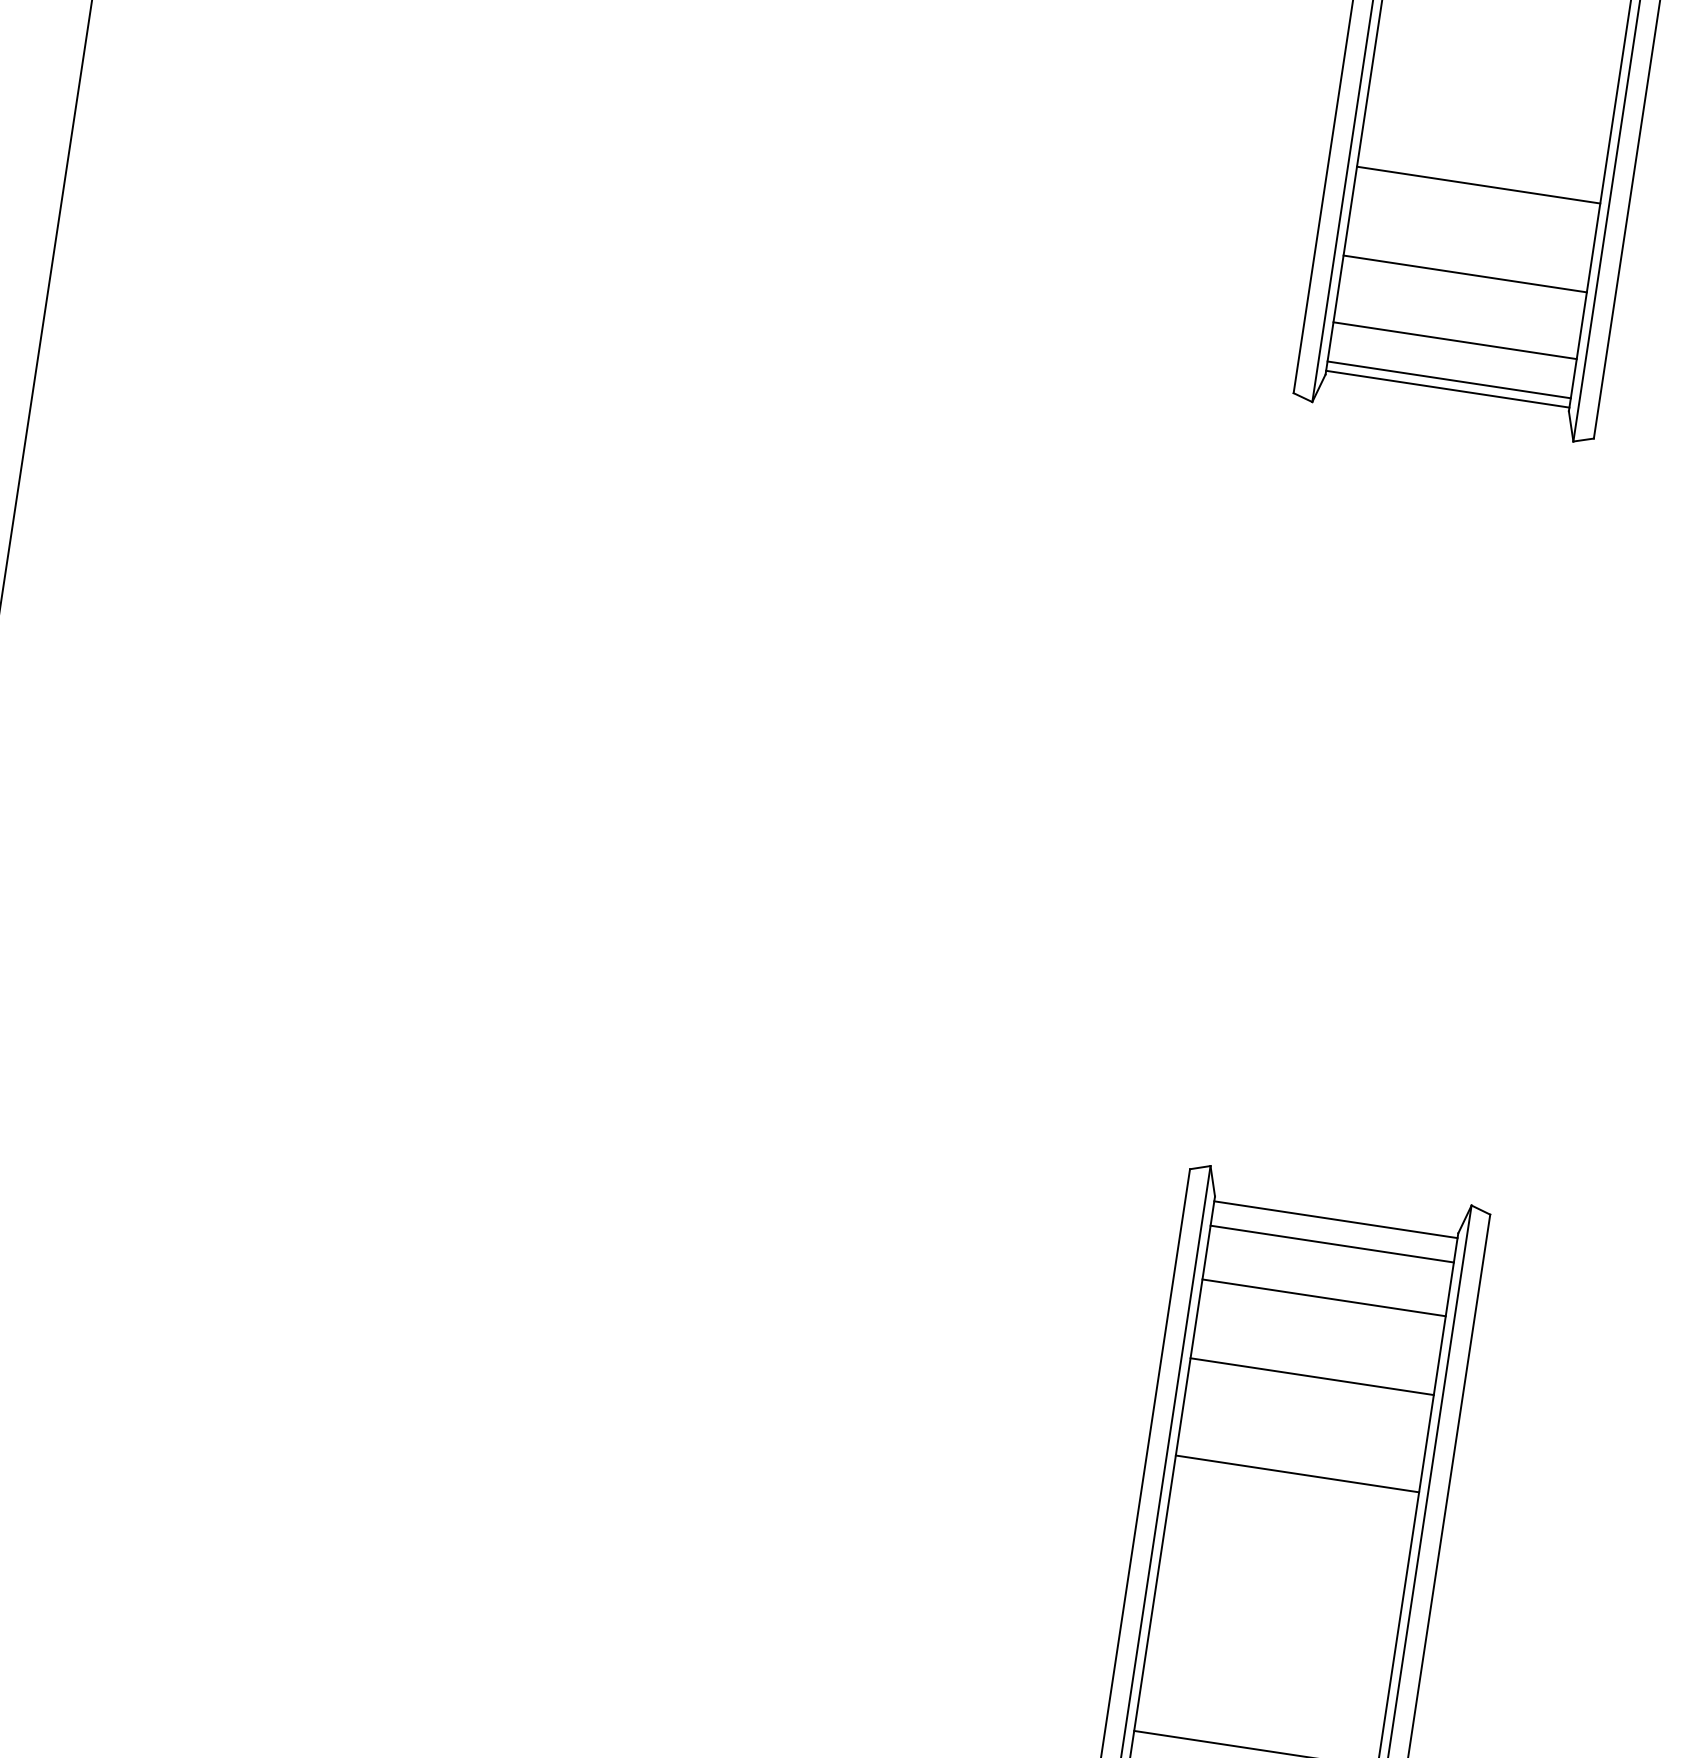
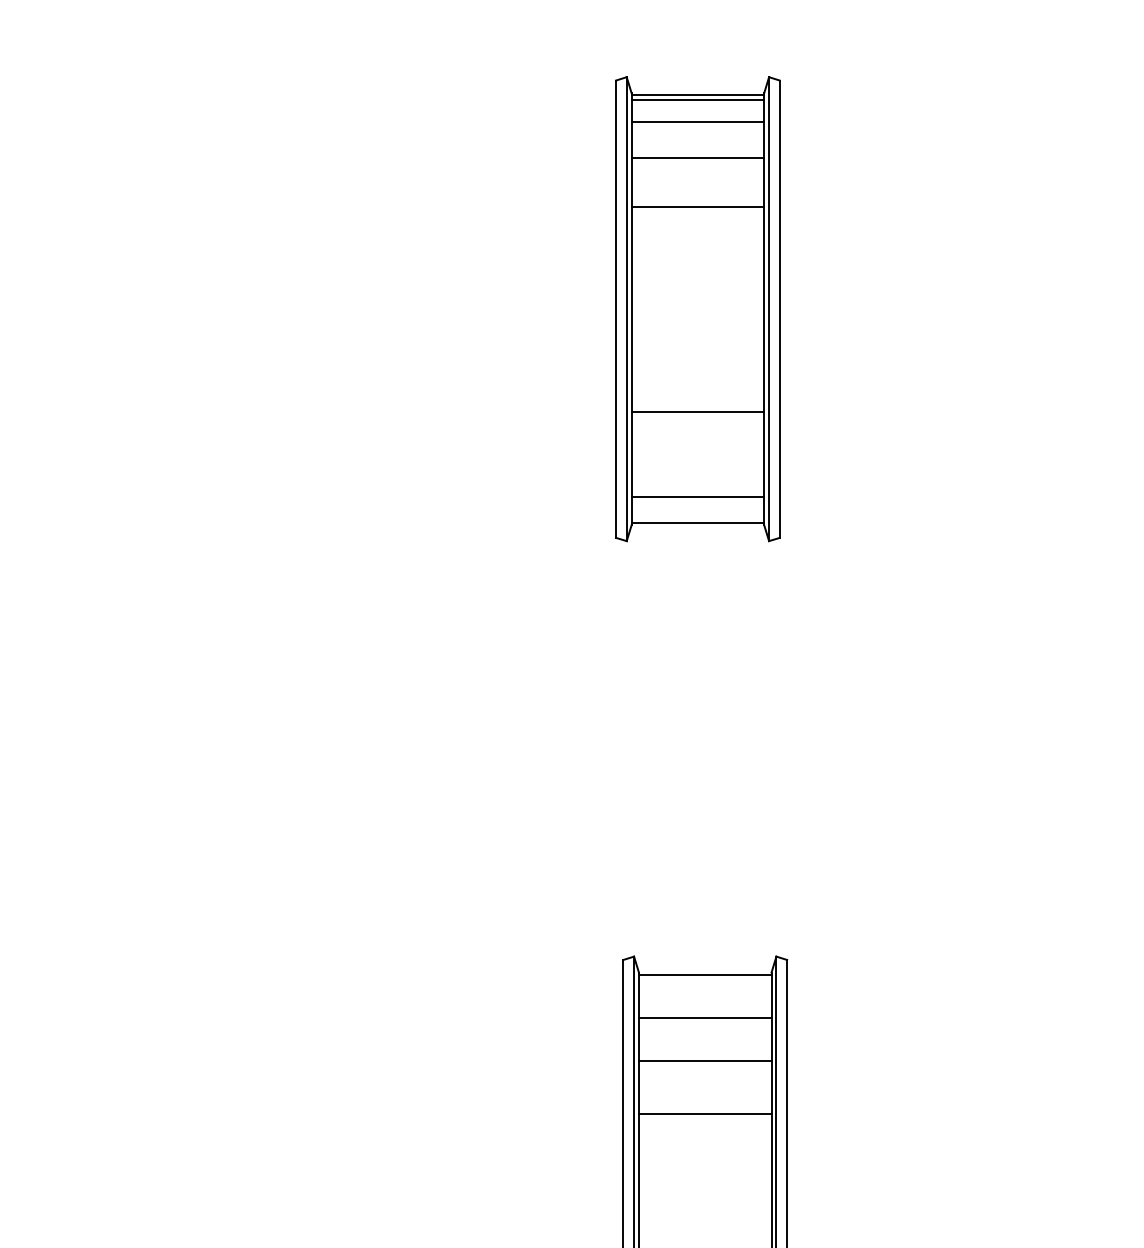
line: (1464, 273) -> (697, 460), removed
line: (1448, 380) -> (697, 518), removed
line: (1330, 1244) -> (704, 988), removed

